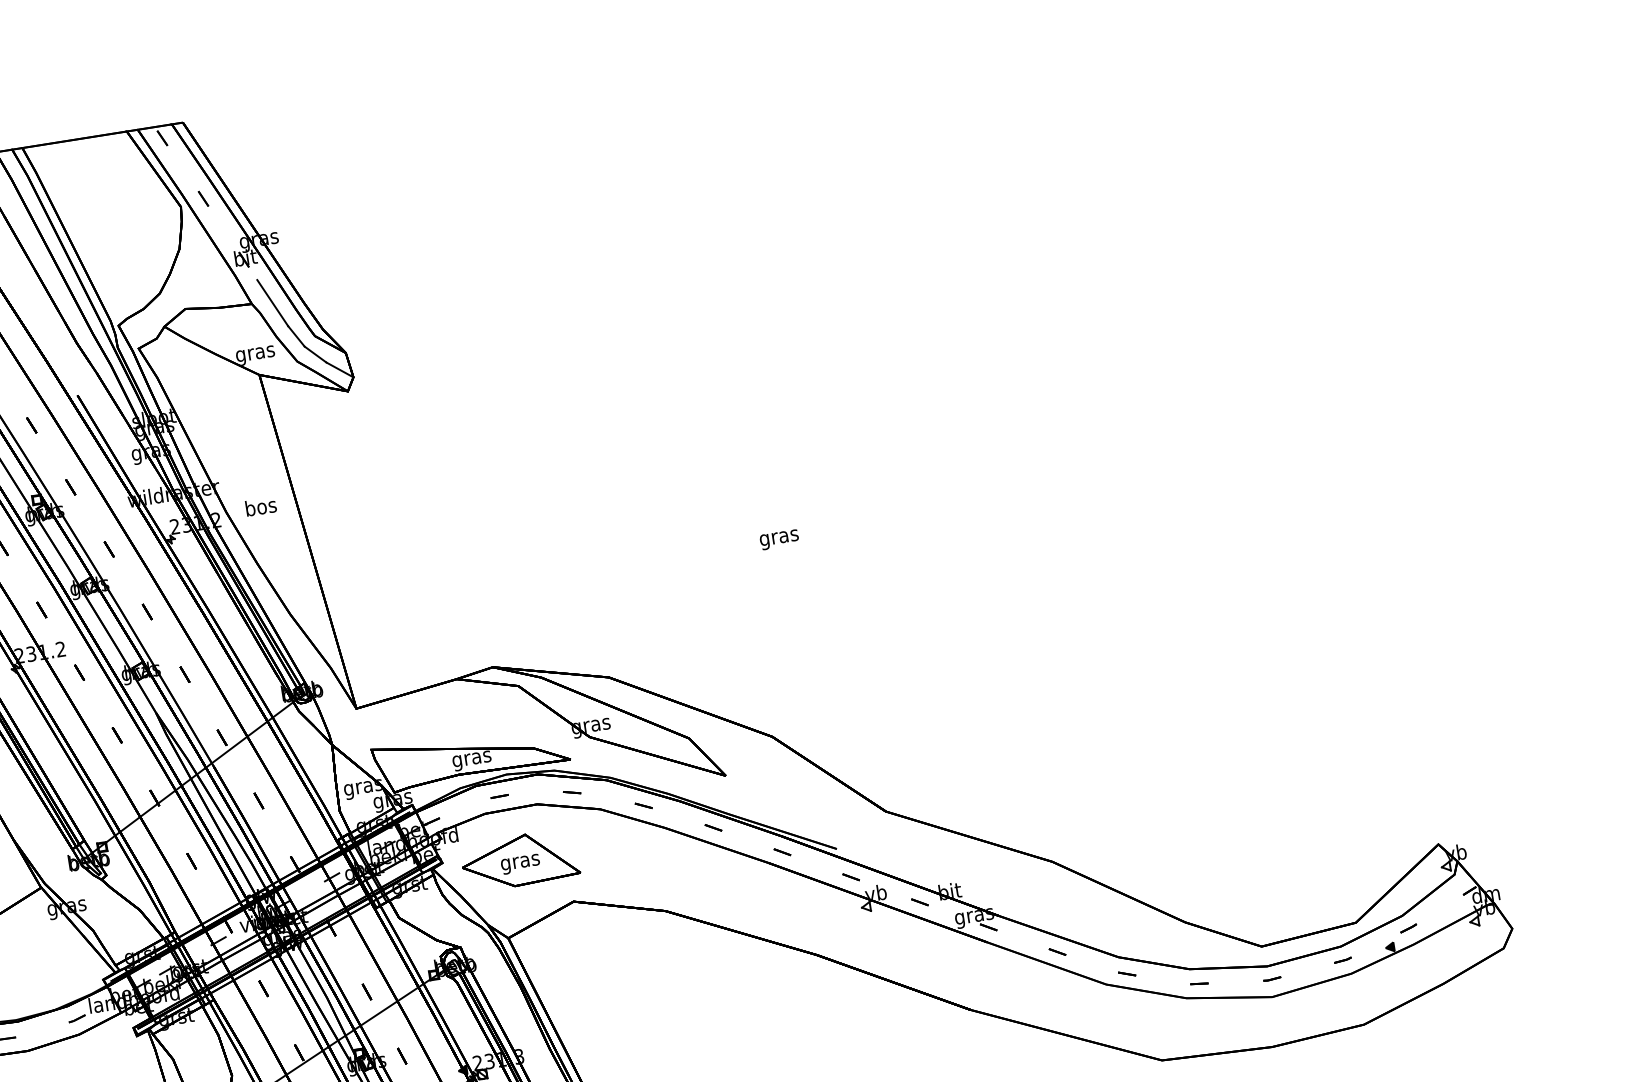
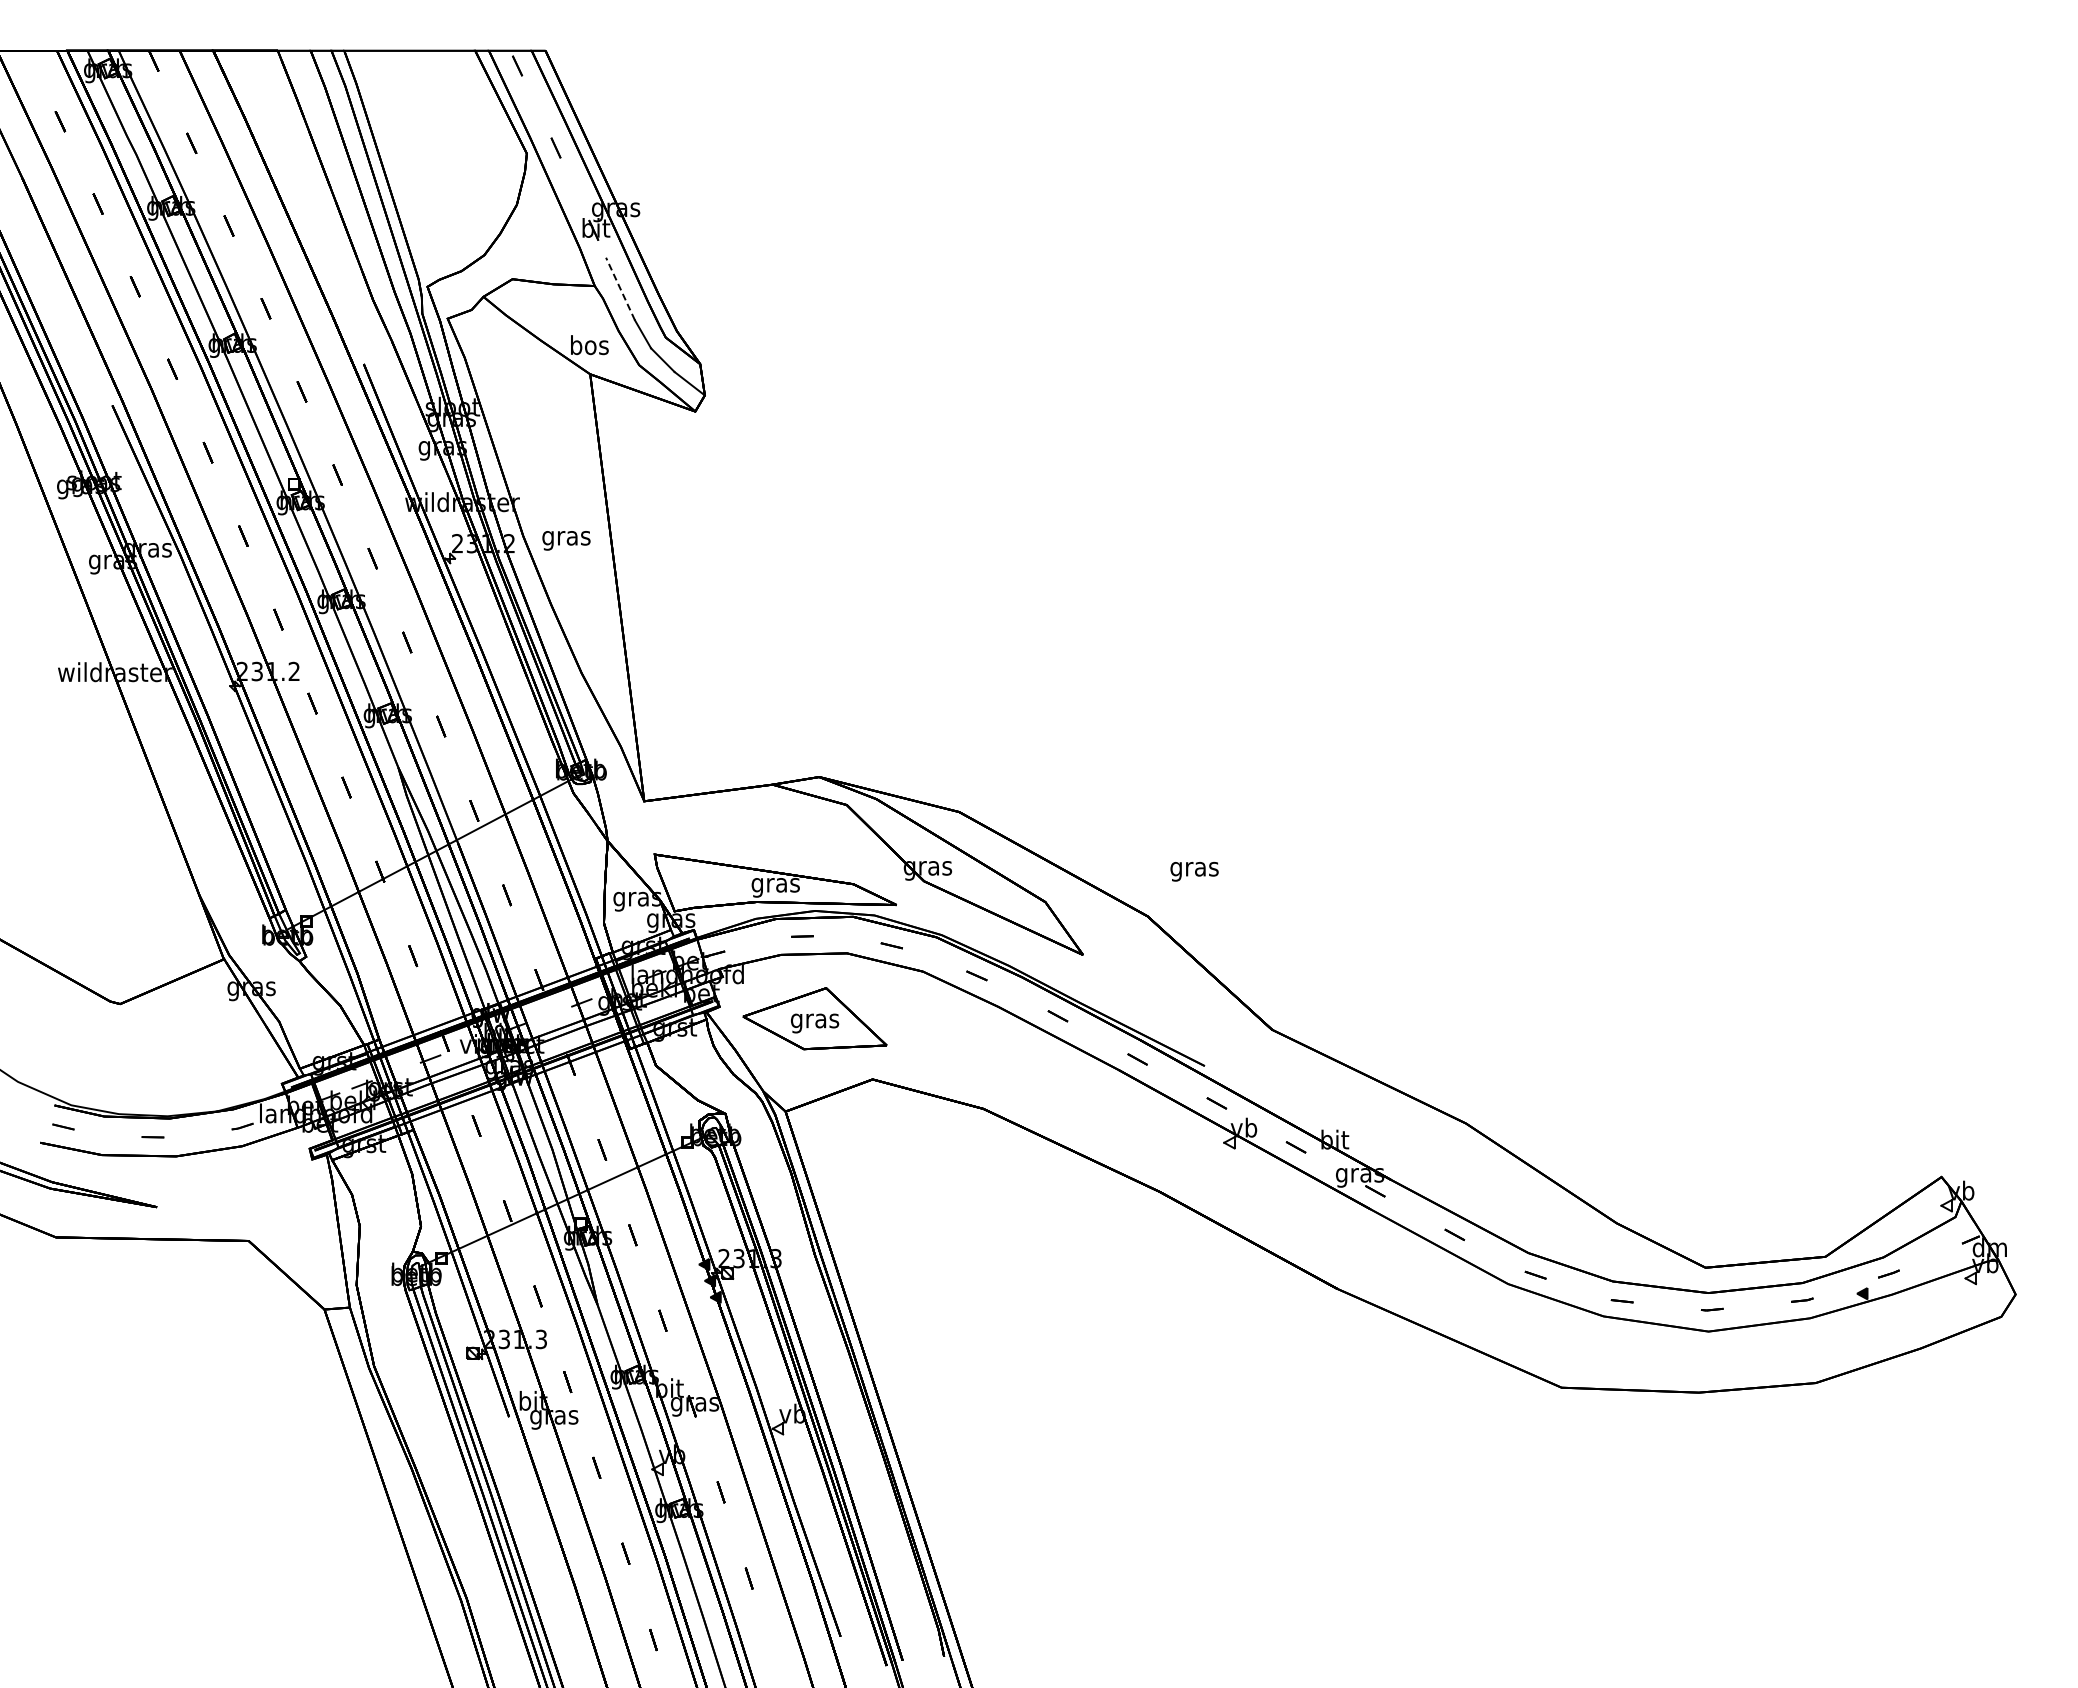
line: (272, 302) -> (620, 288), solid -> dashed
text: (255, 353) -> (589, 347), gras -> bos
text: (261, 508) -> (566, 537), bos -> gras
text: (779, 539) -> (1194, 871), moved

